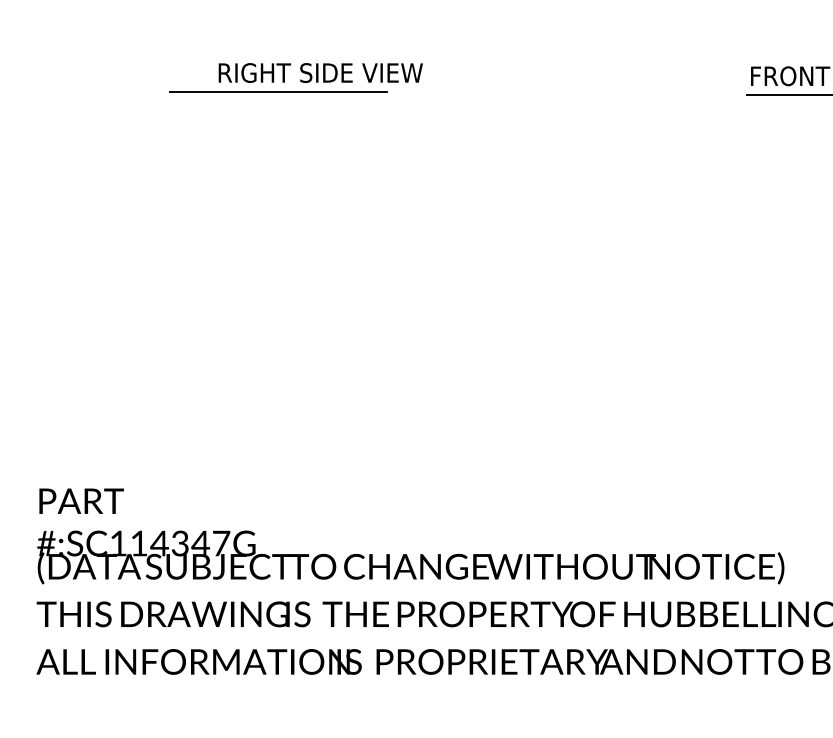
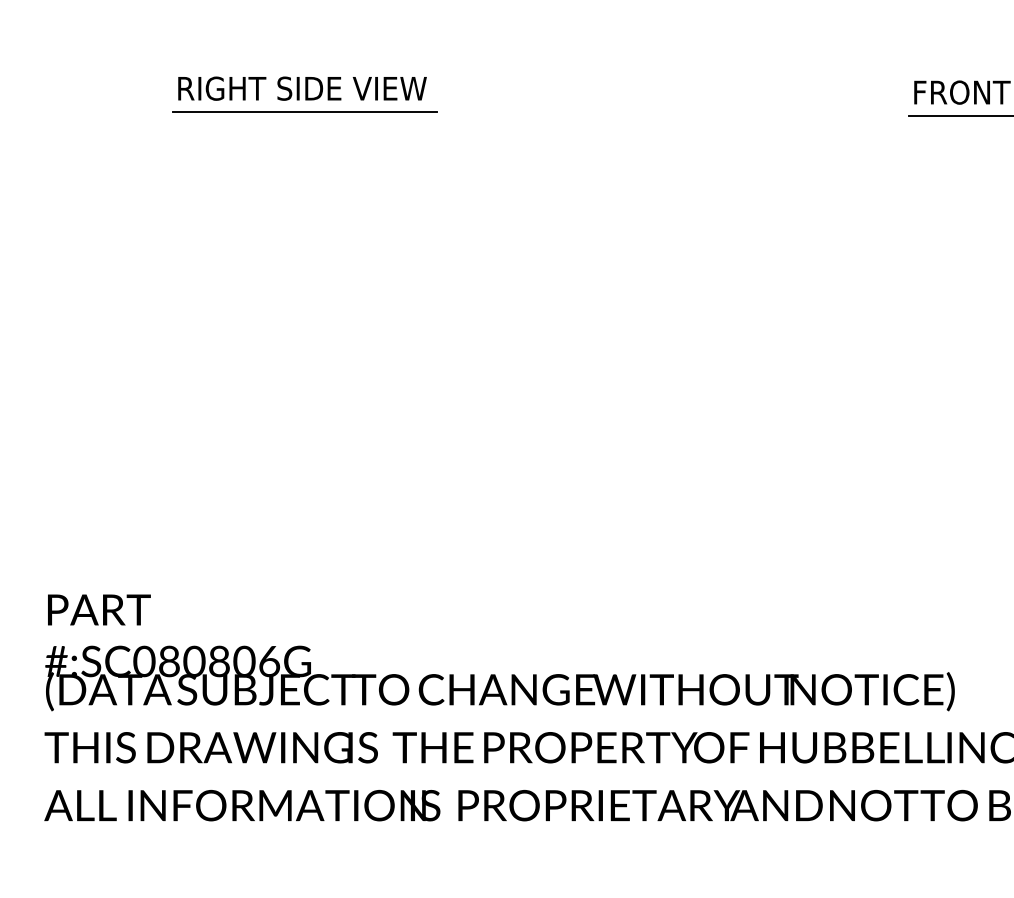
text: (320, 72) -> (302, 88), moved
line: (278, 91) -> (304, 111), moved
text: (169, 543) -> (206, 661), #:SC114347G -> #:SC080806G

